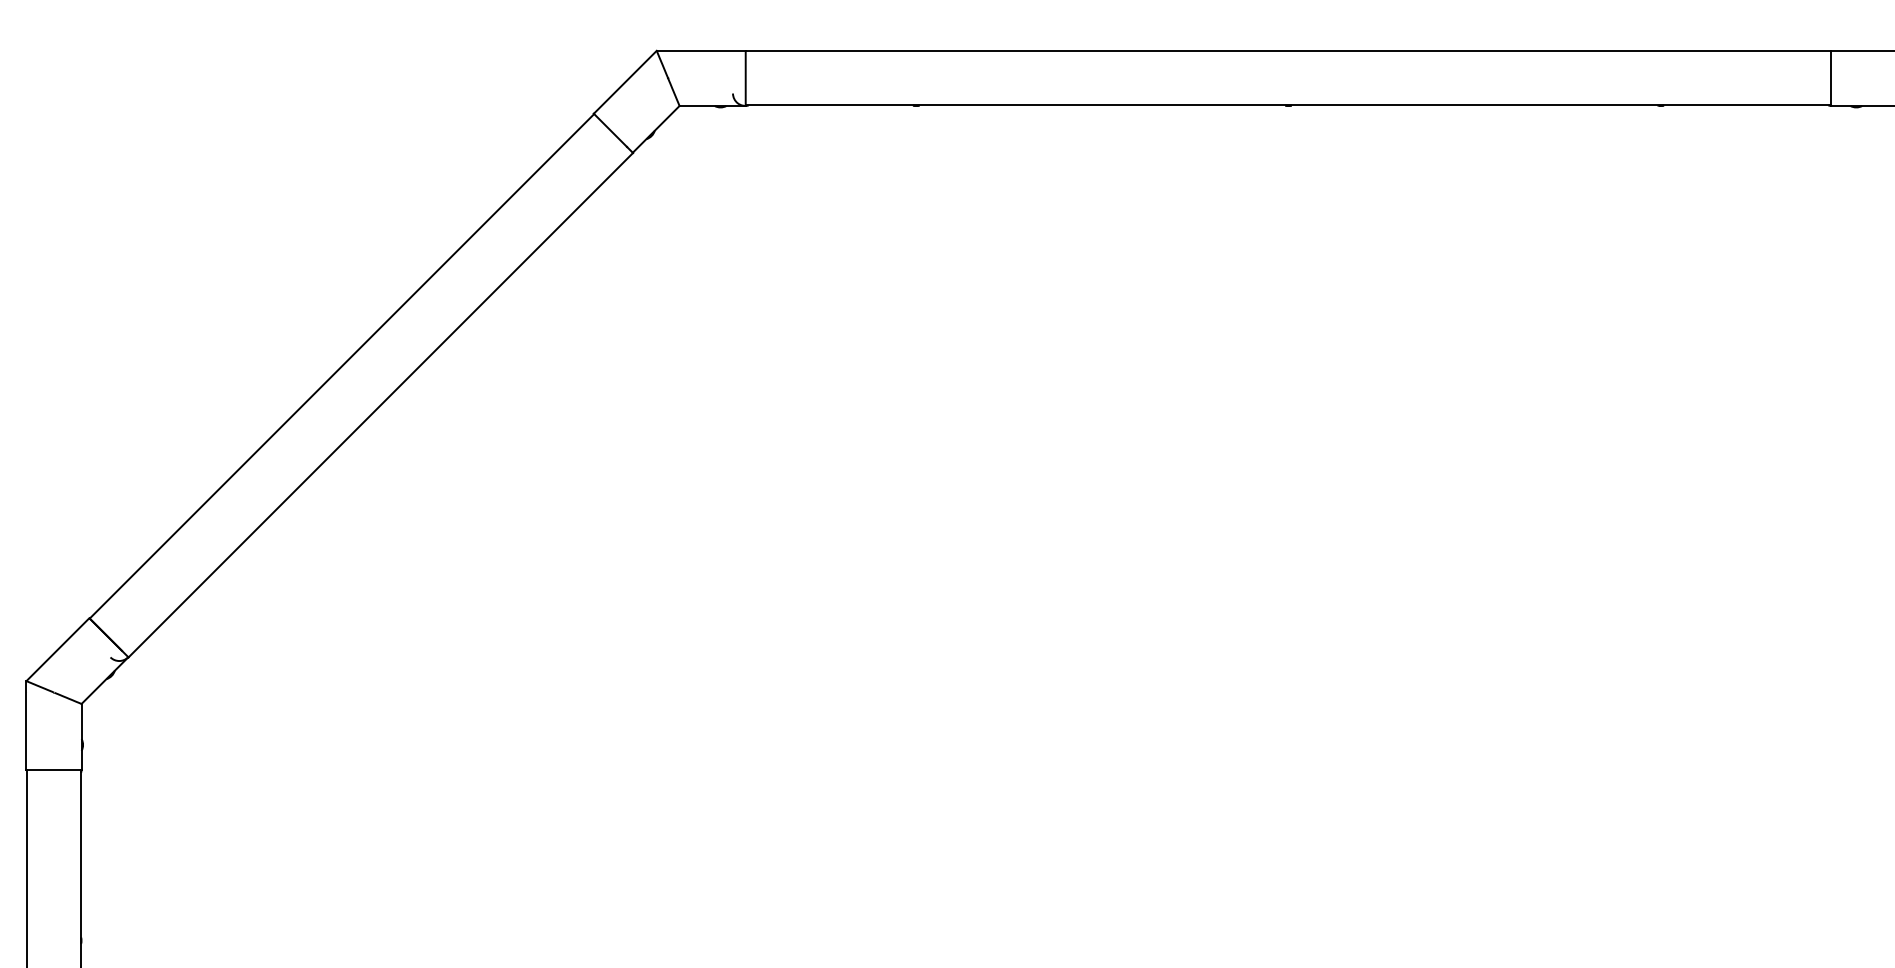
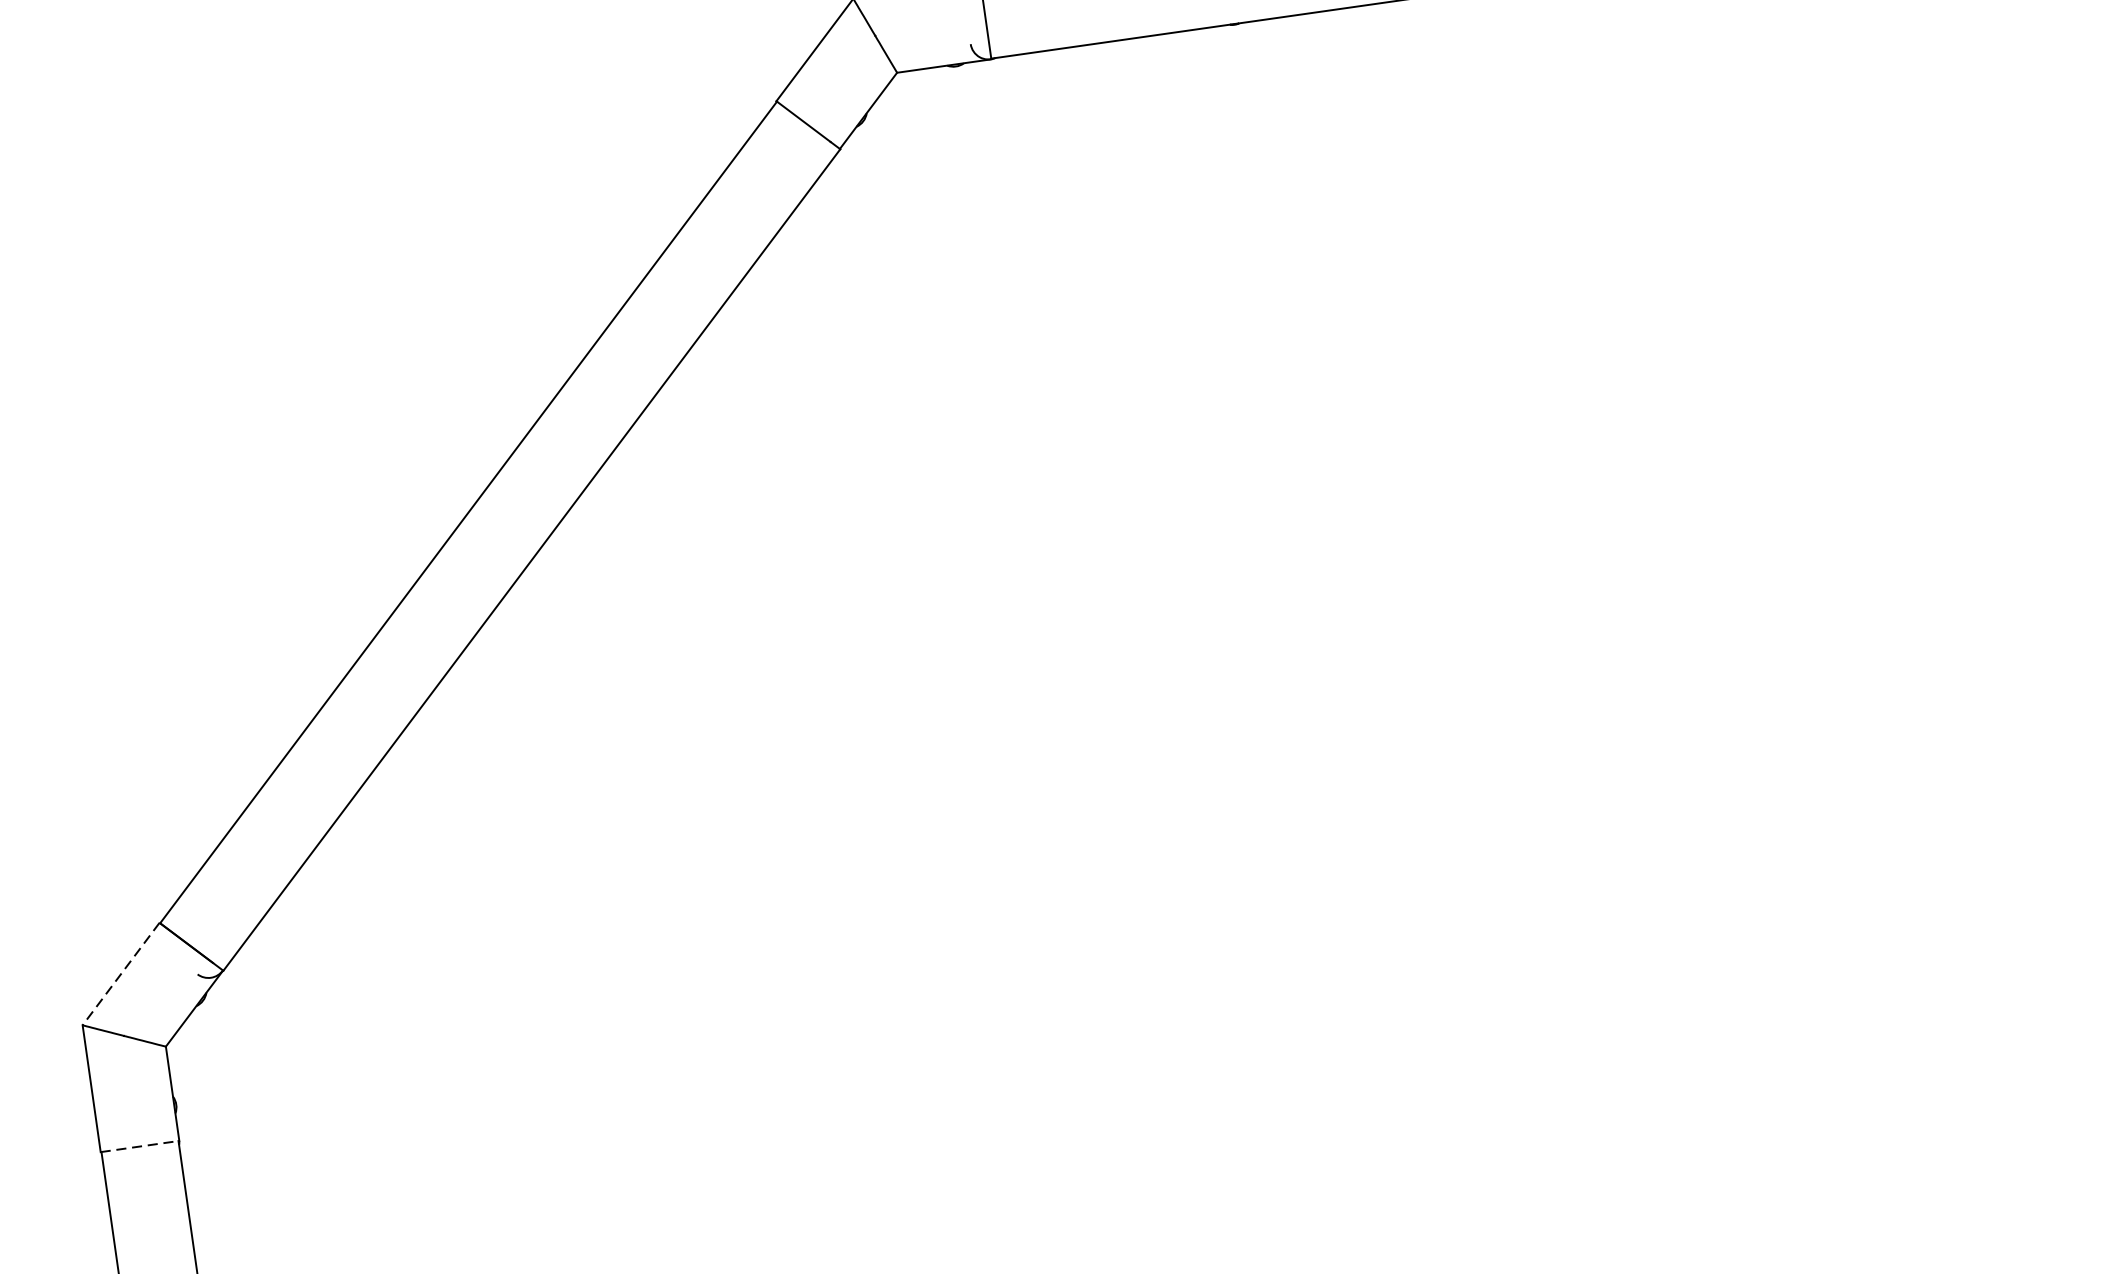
line: (57, 650) -> (120, 975), solid -> dashed
line: (54, 770) -> (140, 1147), solid -> dashed

